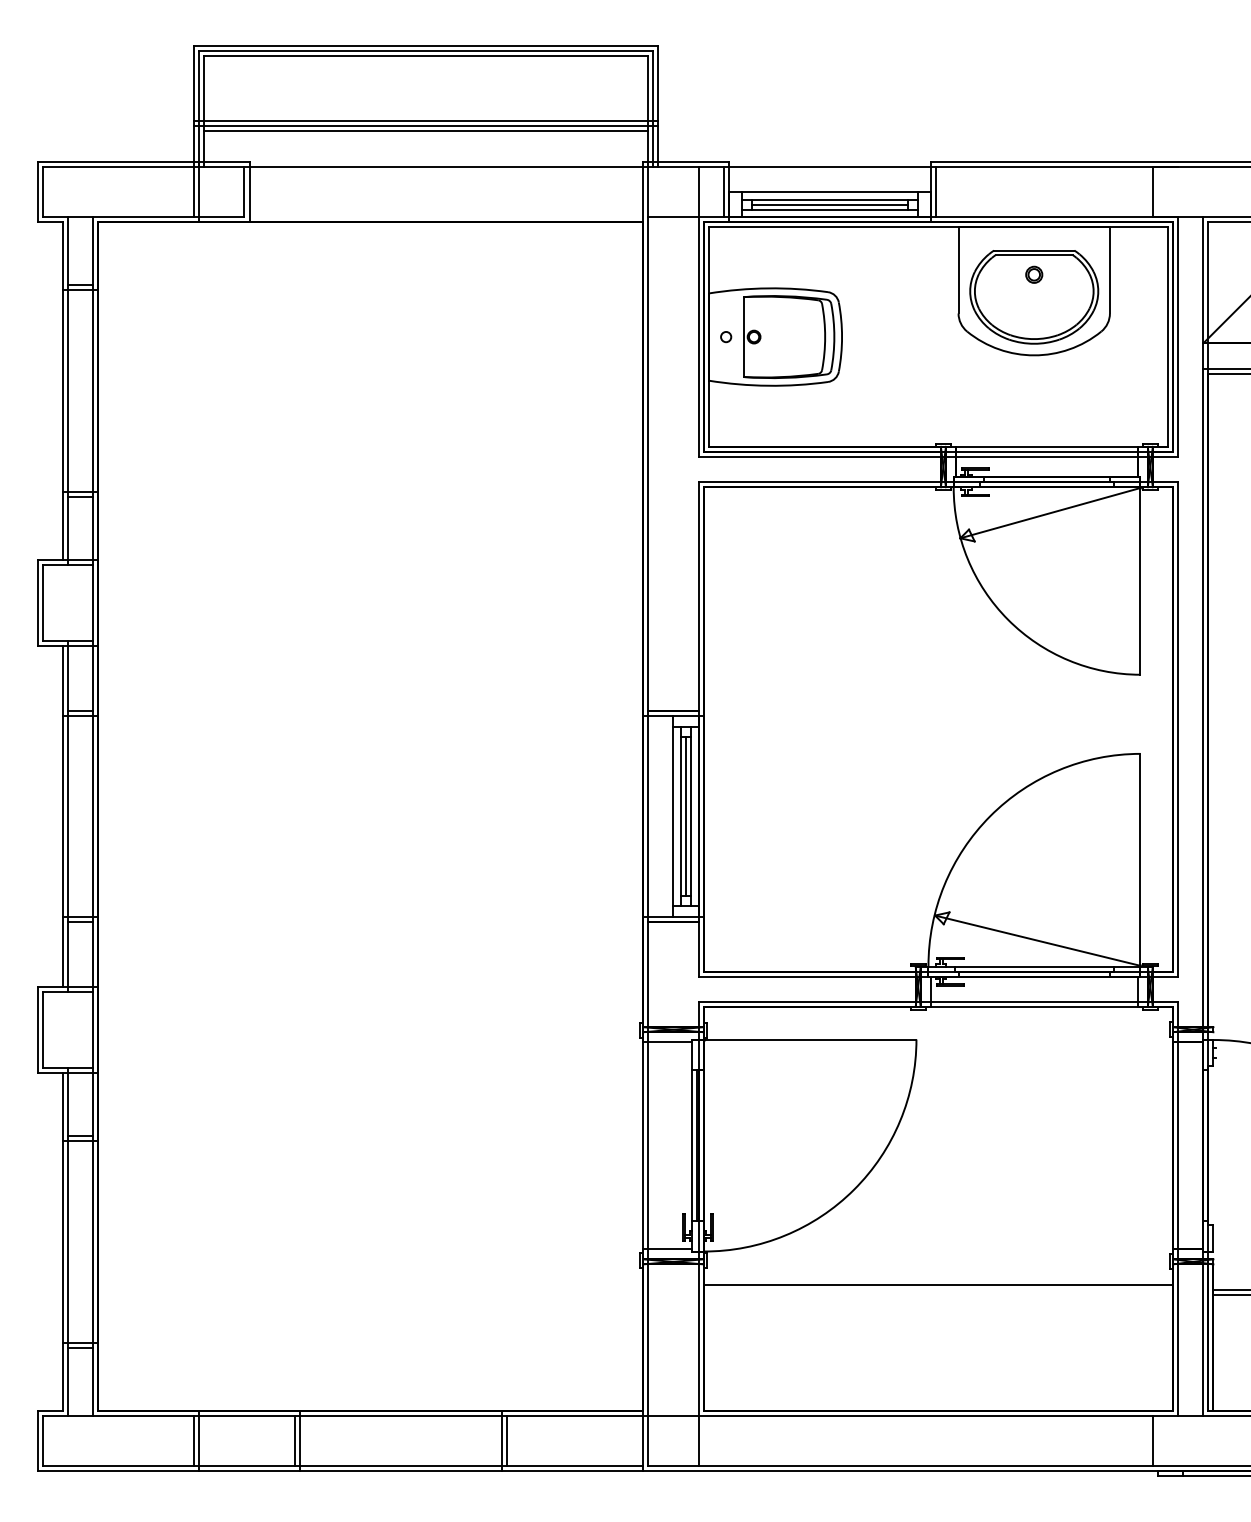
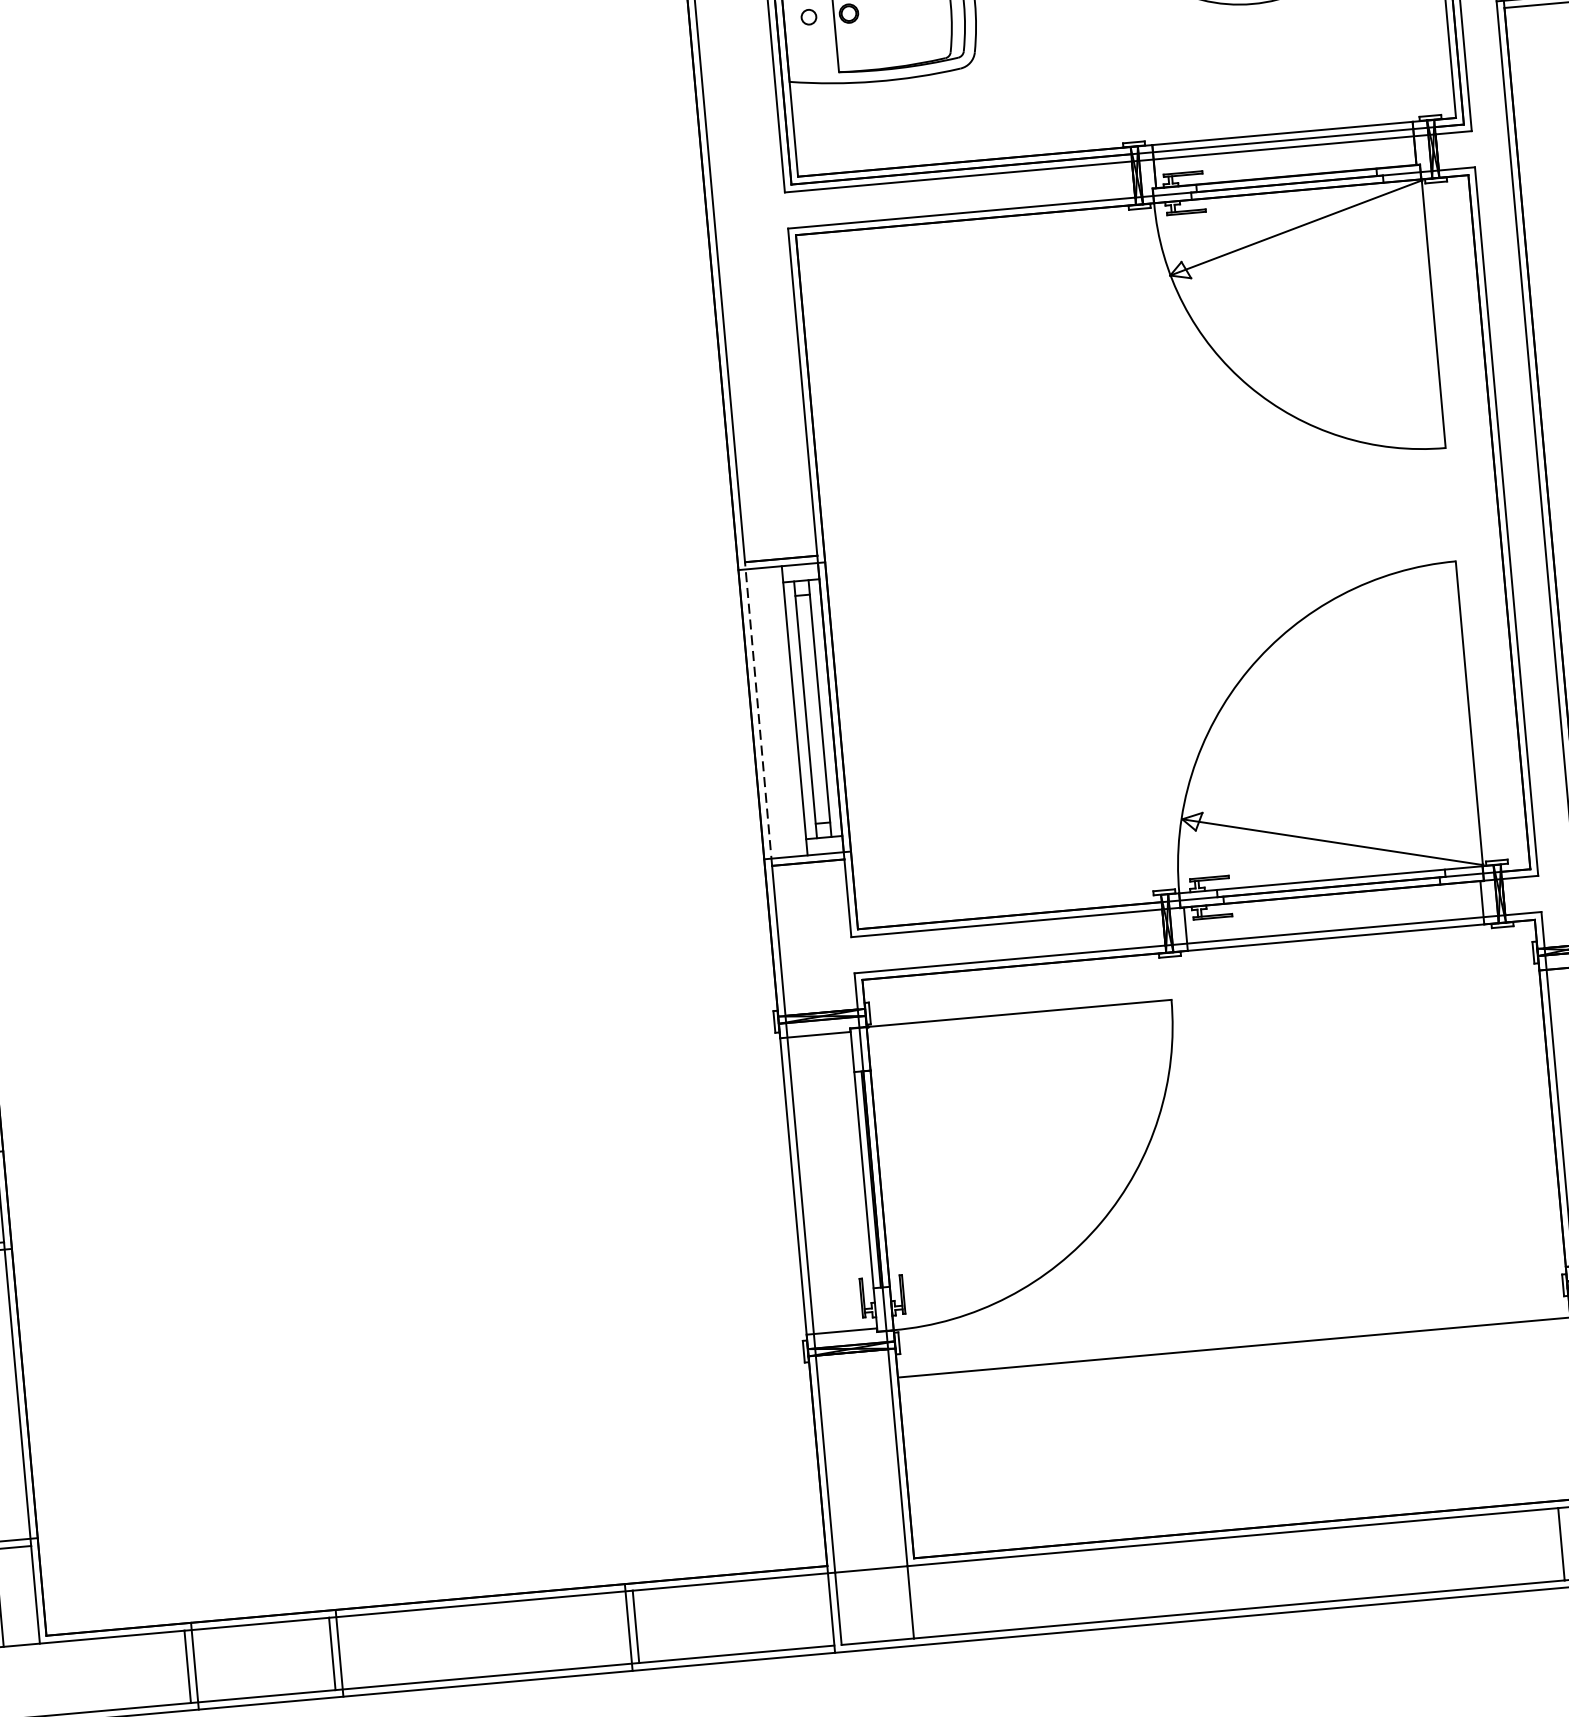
line: (648, 816) -> (759, 714), solid -> dashed
line: (686, 816) -> (813, 709), removed

